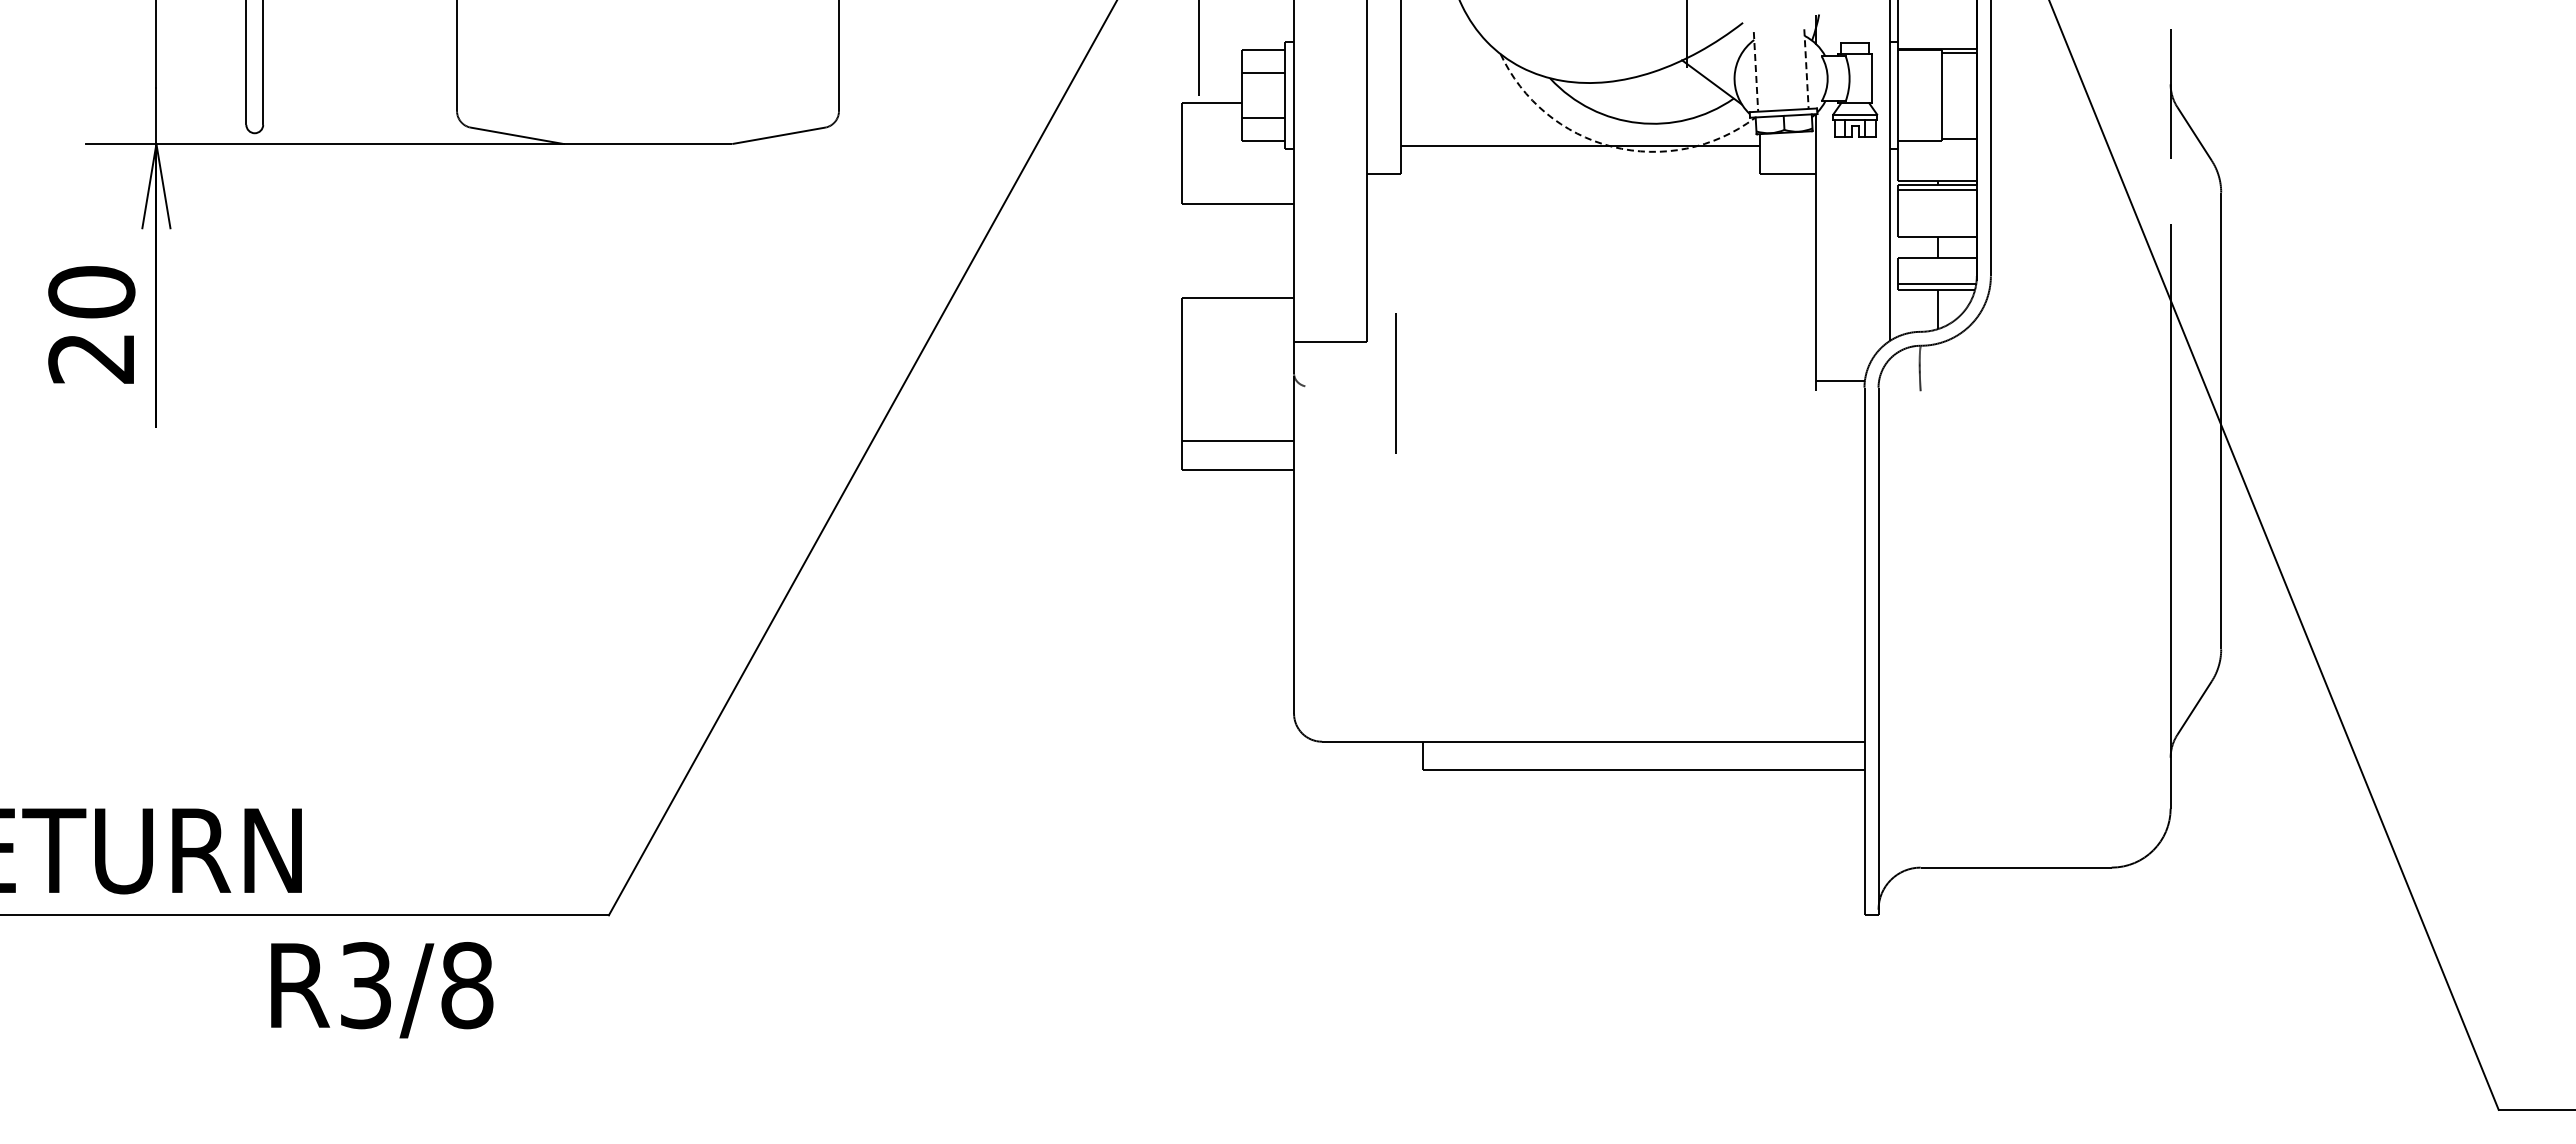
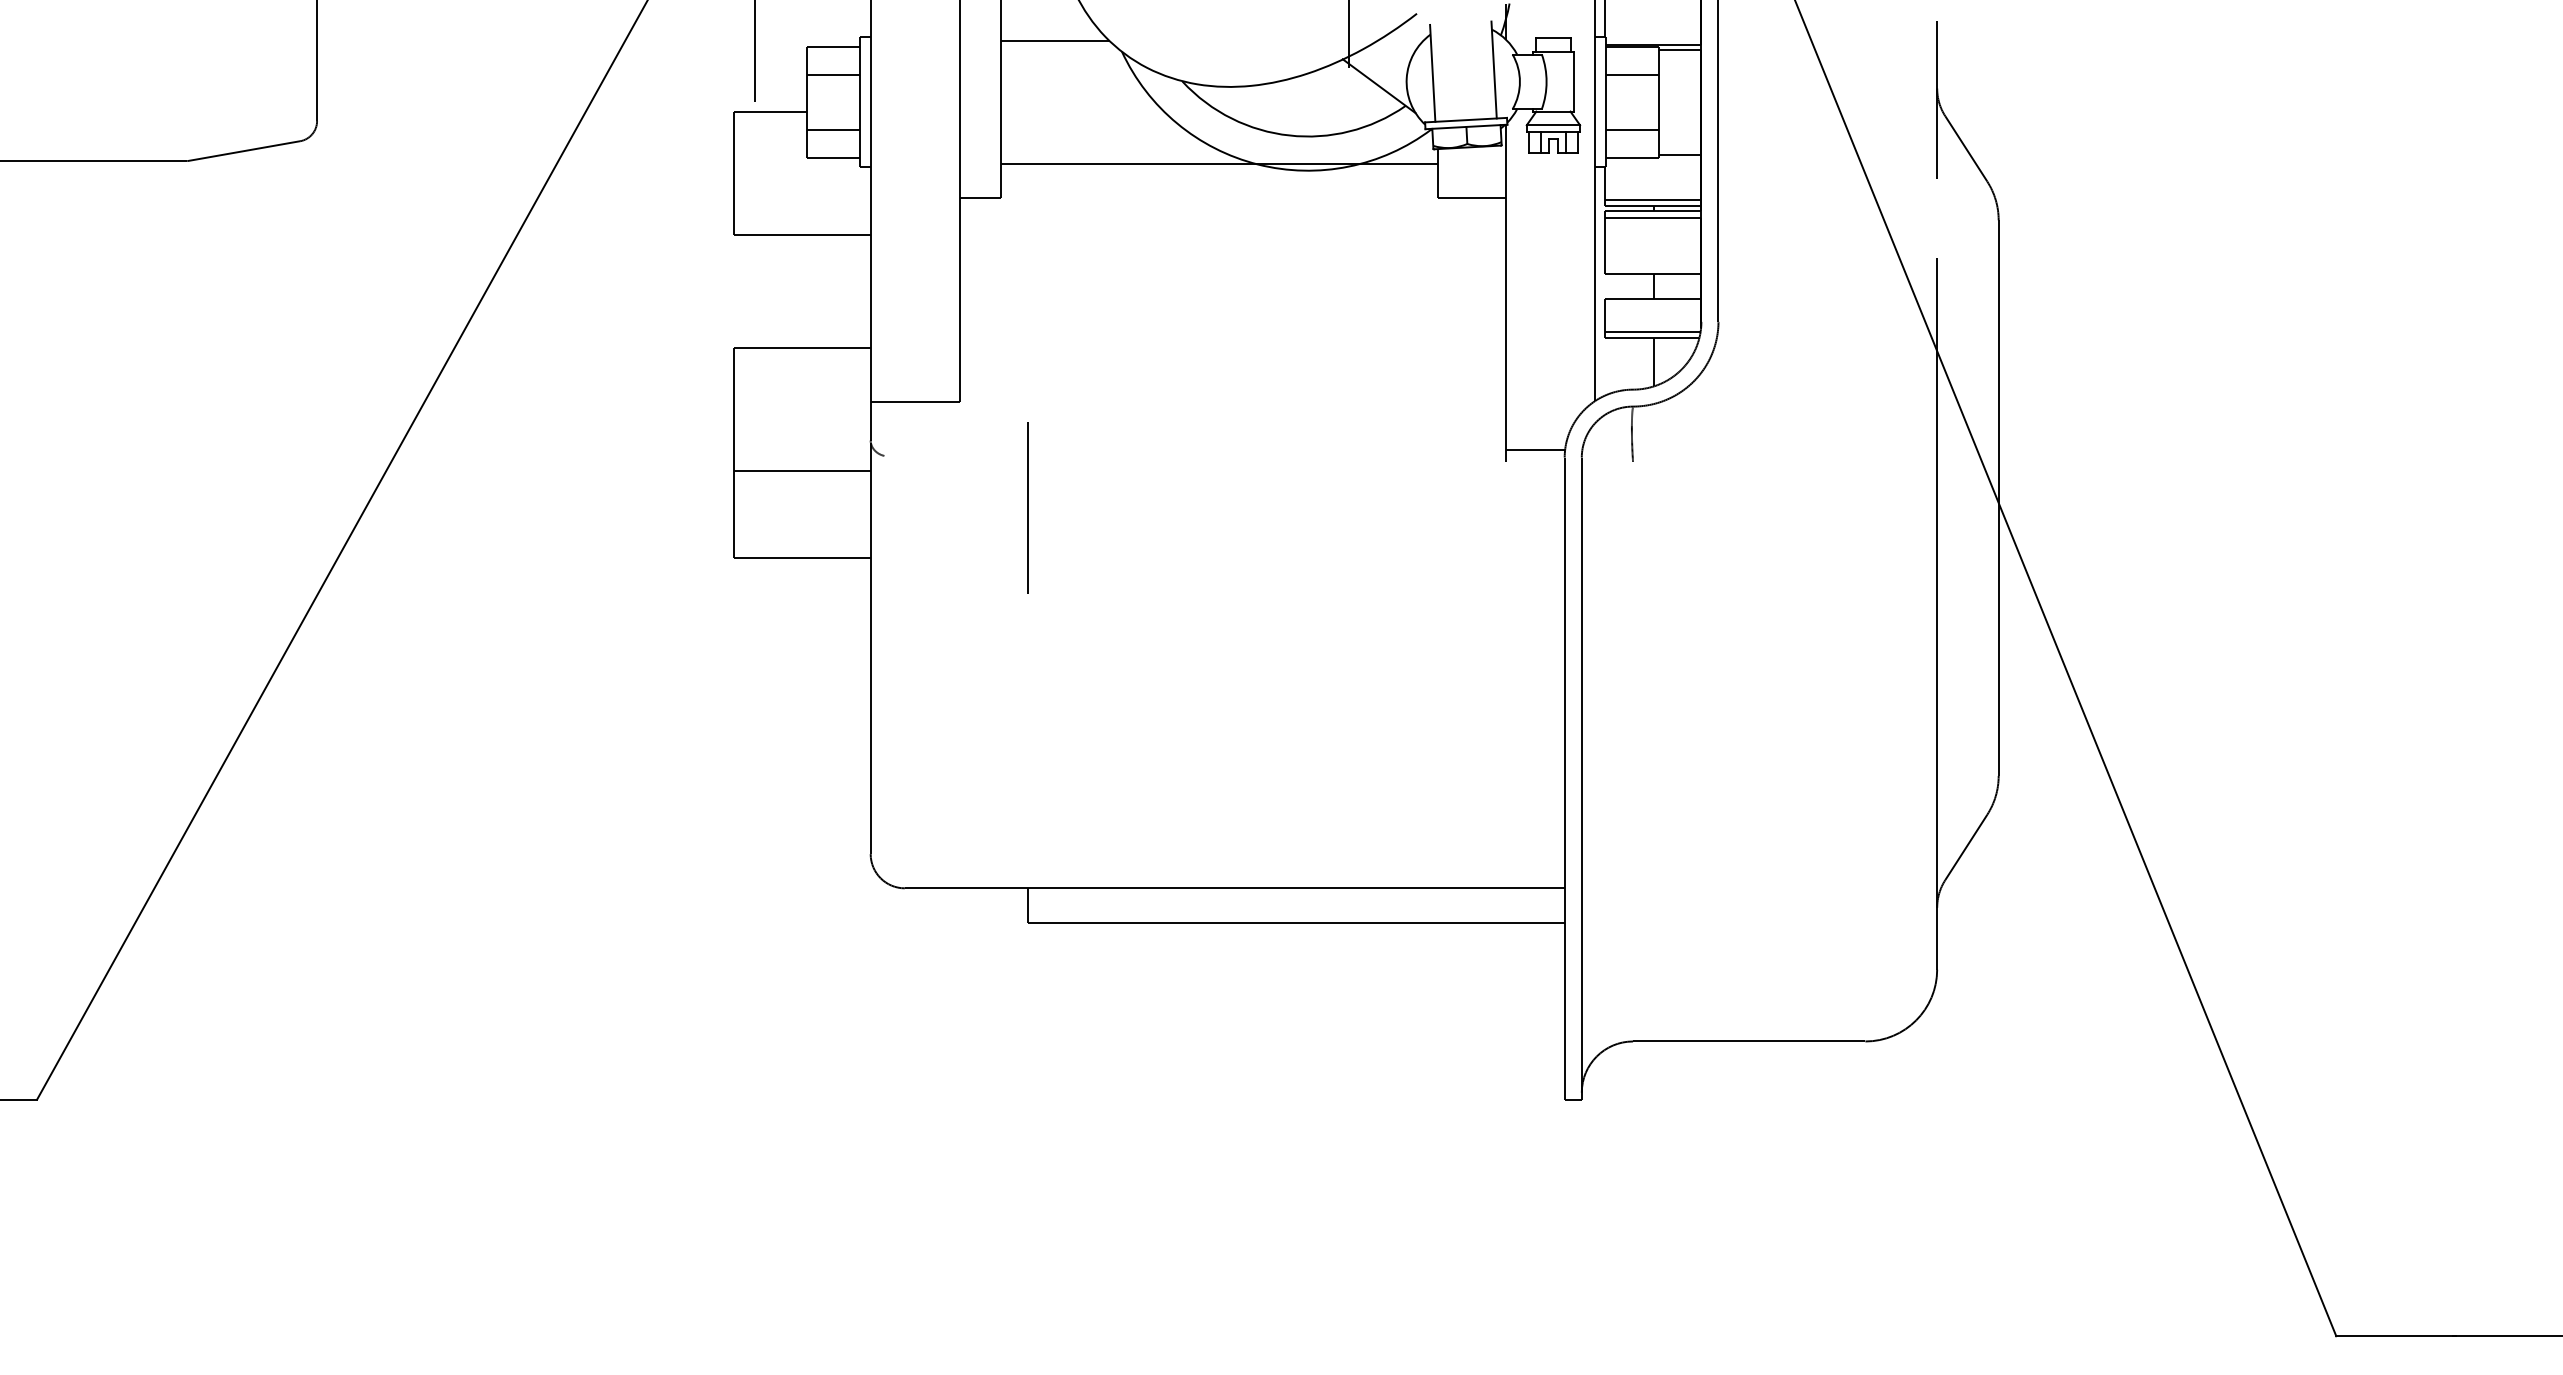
line: (1445, 45) -> (1054, 41), added
line: (1806, 69) -> (1494, 70), dashed -> solid
line: (1756, 71) -> (1433, 72), dashed -> solid
line: (1919, 73) -> (1631, 75), added
line: (1919, 118) -> (1631, 130), added
arc: (1612, 146) -> (1258, 164), dashed -> solid
line: (1936, 176) -> (1652, 200), added
line: (1395, 383) -> (1026, 507), moved
line: (1237, 441) -> (801, 471), moved

